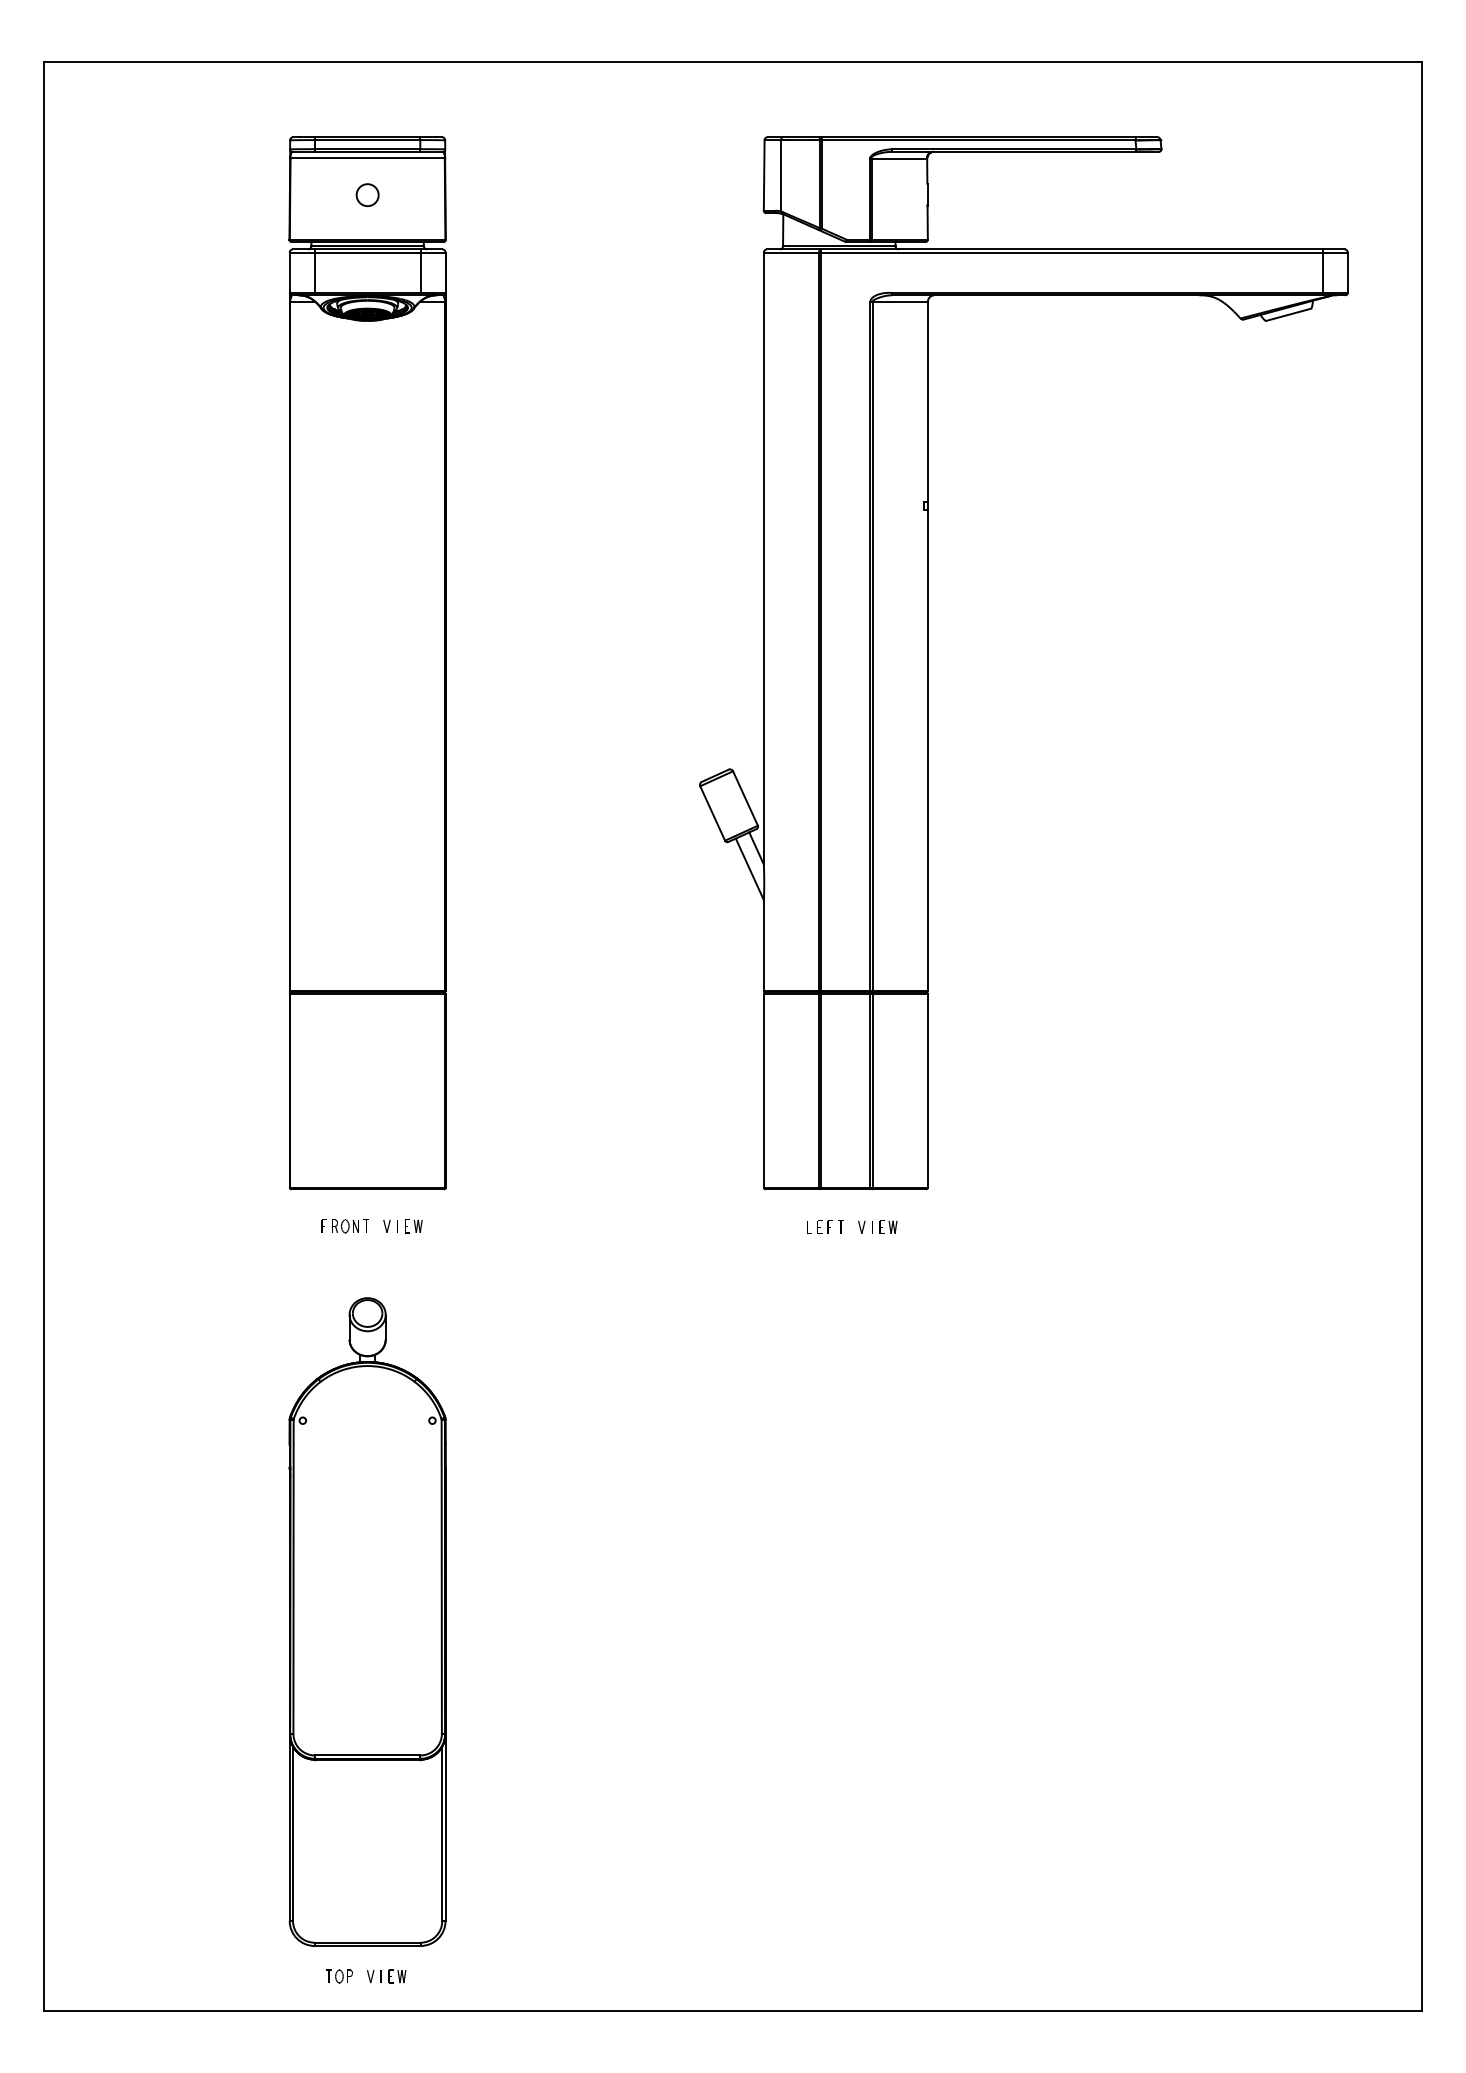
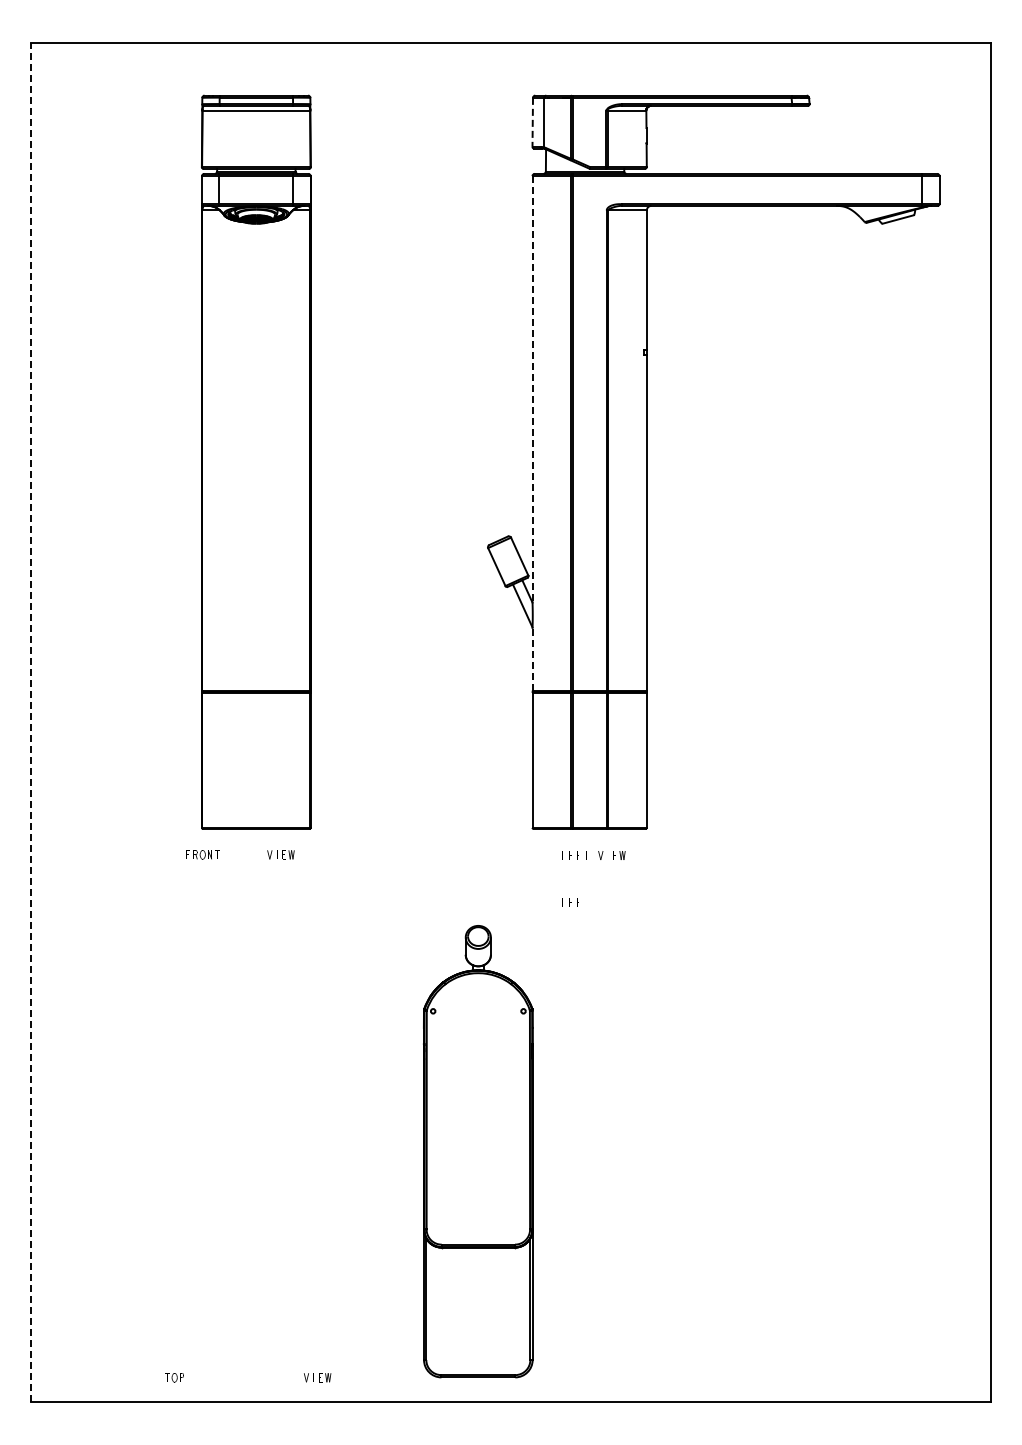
line: (763, 175) -> (532, 122), solid -> dashed
circle: (366, 194) -> (255, 135), removed
line: (763, 557) -> (532, 388), solid -> dashed
line: (763, 946) -> (532, 659), solid -> dashed
line: (43, 1036) -> (30, 722), solid -> dashed
part: (344, 1225) -> (202, 854), moved
part: (818, 1294) -> (570, 902), added
part: (367, 1621) -> (478, 1151), moved
part: (339, 1976) -> (174, 1377), moved
part: (386, 1976) -> (317, 1377), moved

